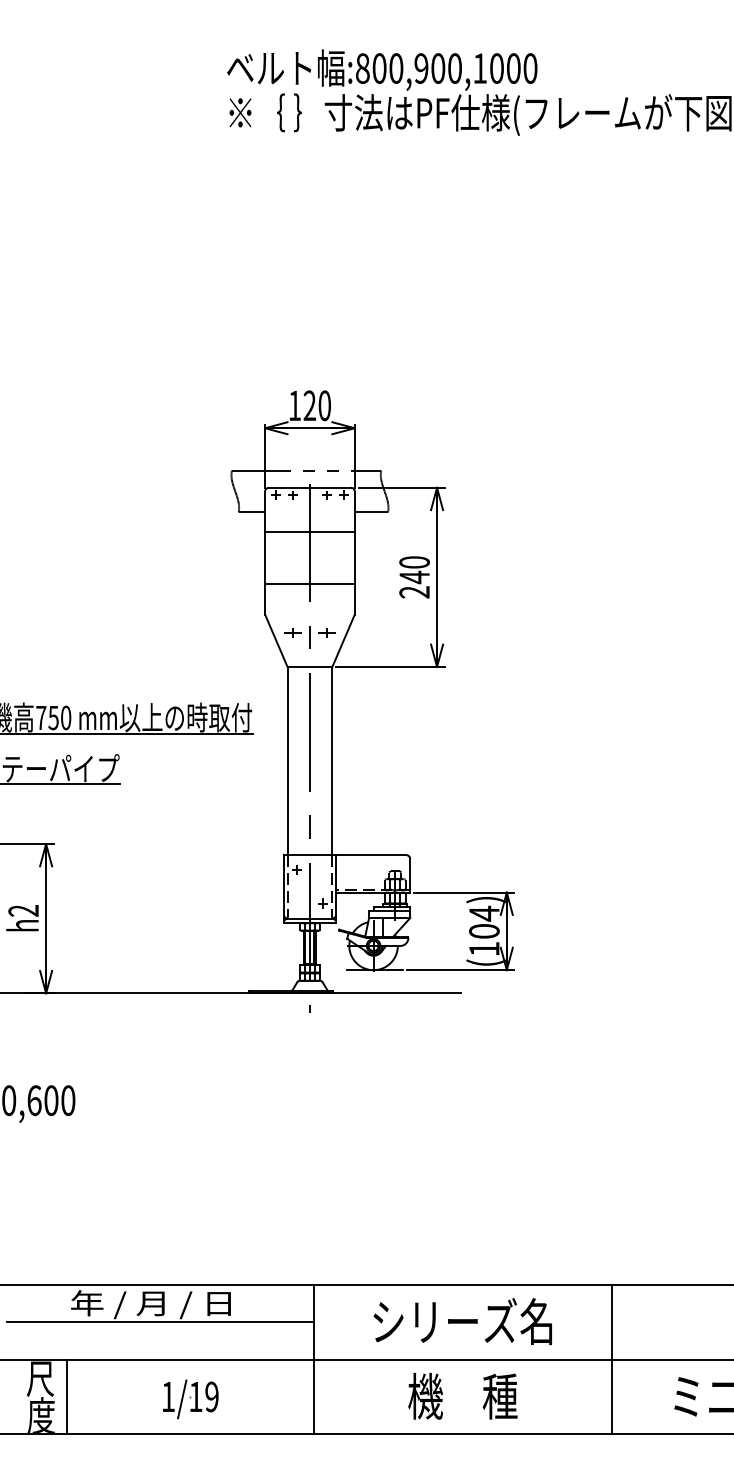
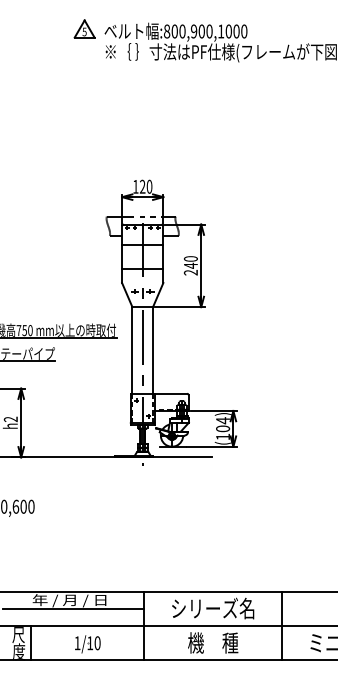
part: (183, 61) -> (84, 28), added
text: (211, 1397) -> (97, 643), 1/19 -> 1/10

